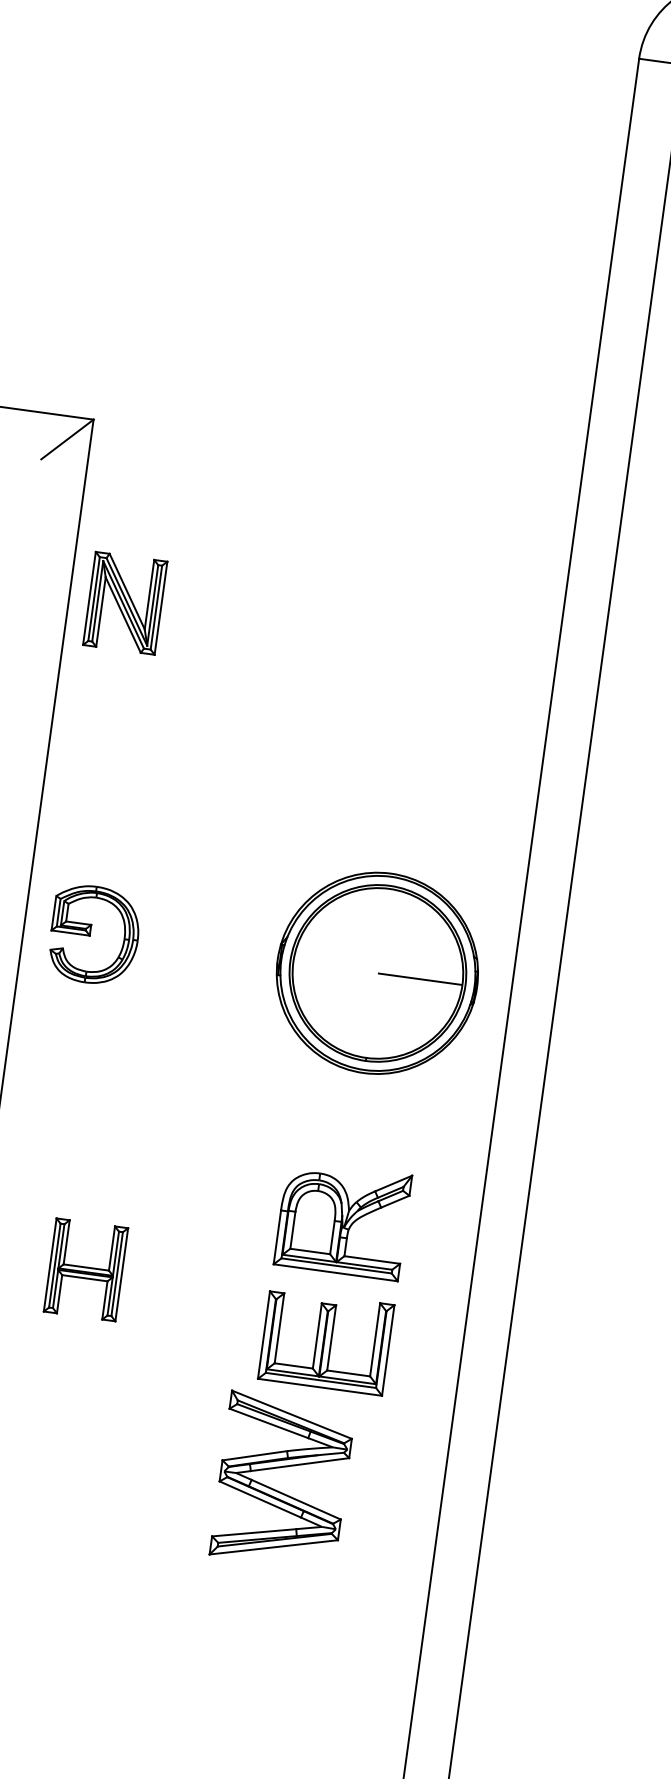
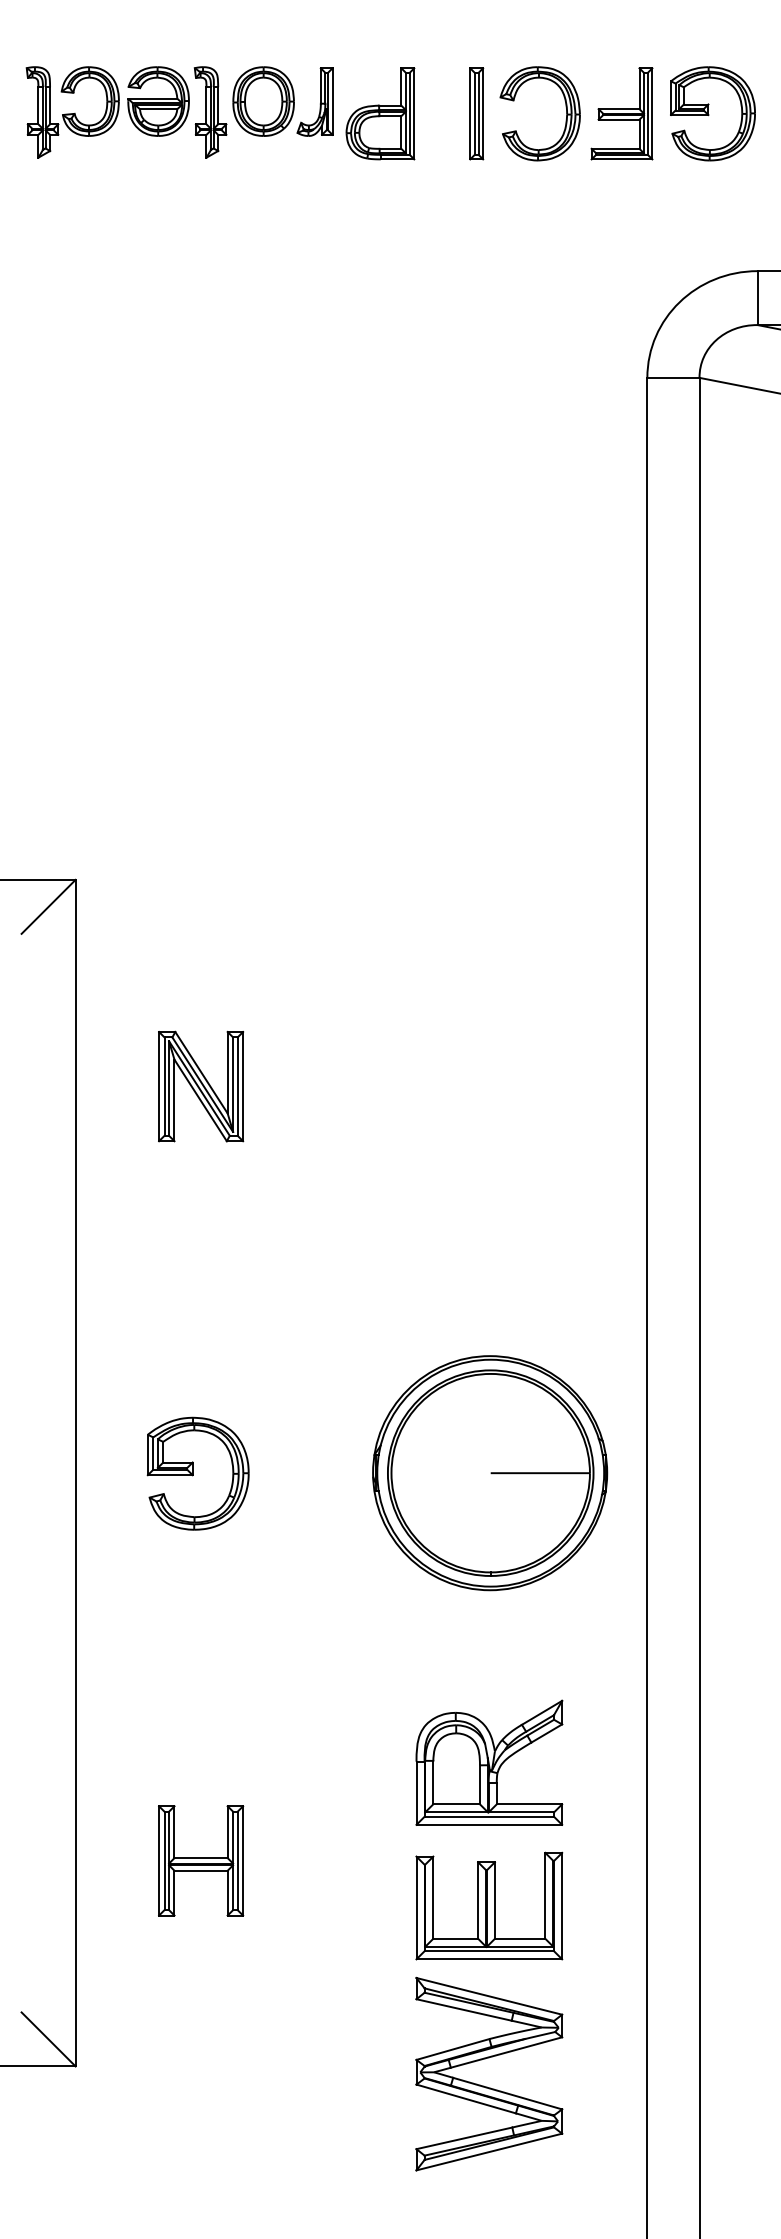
part: (125, 603) -> (201, 1086), moved
part: (94, 934) -> (197, 1473), moved
part: (279, 1491) -> (487, 2086), moved

